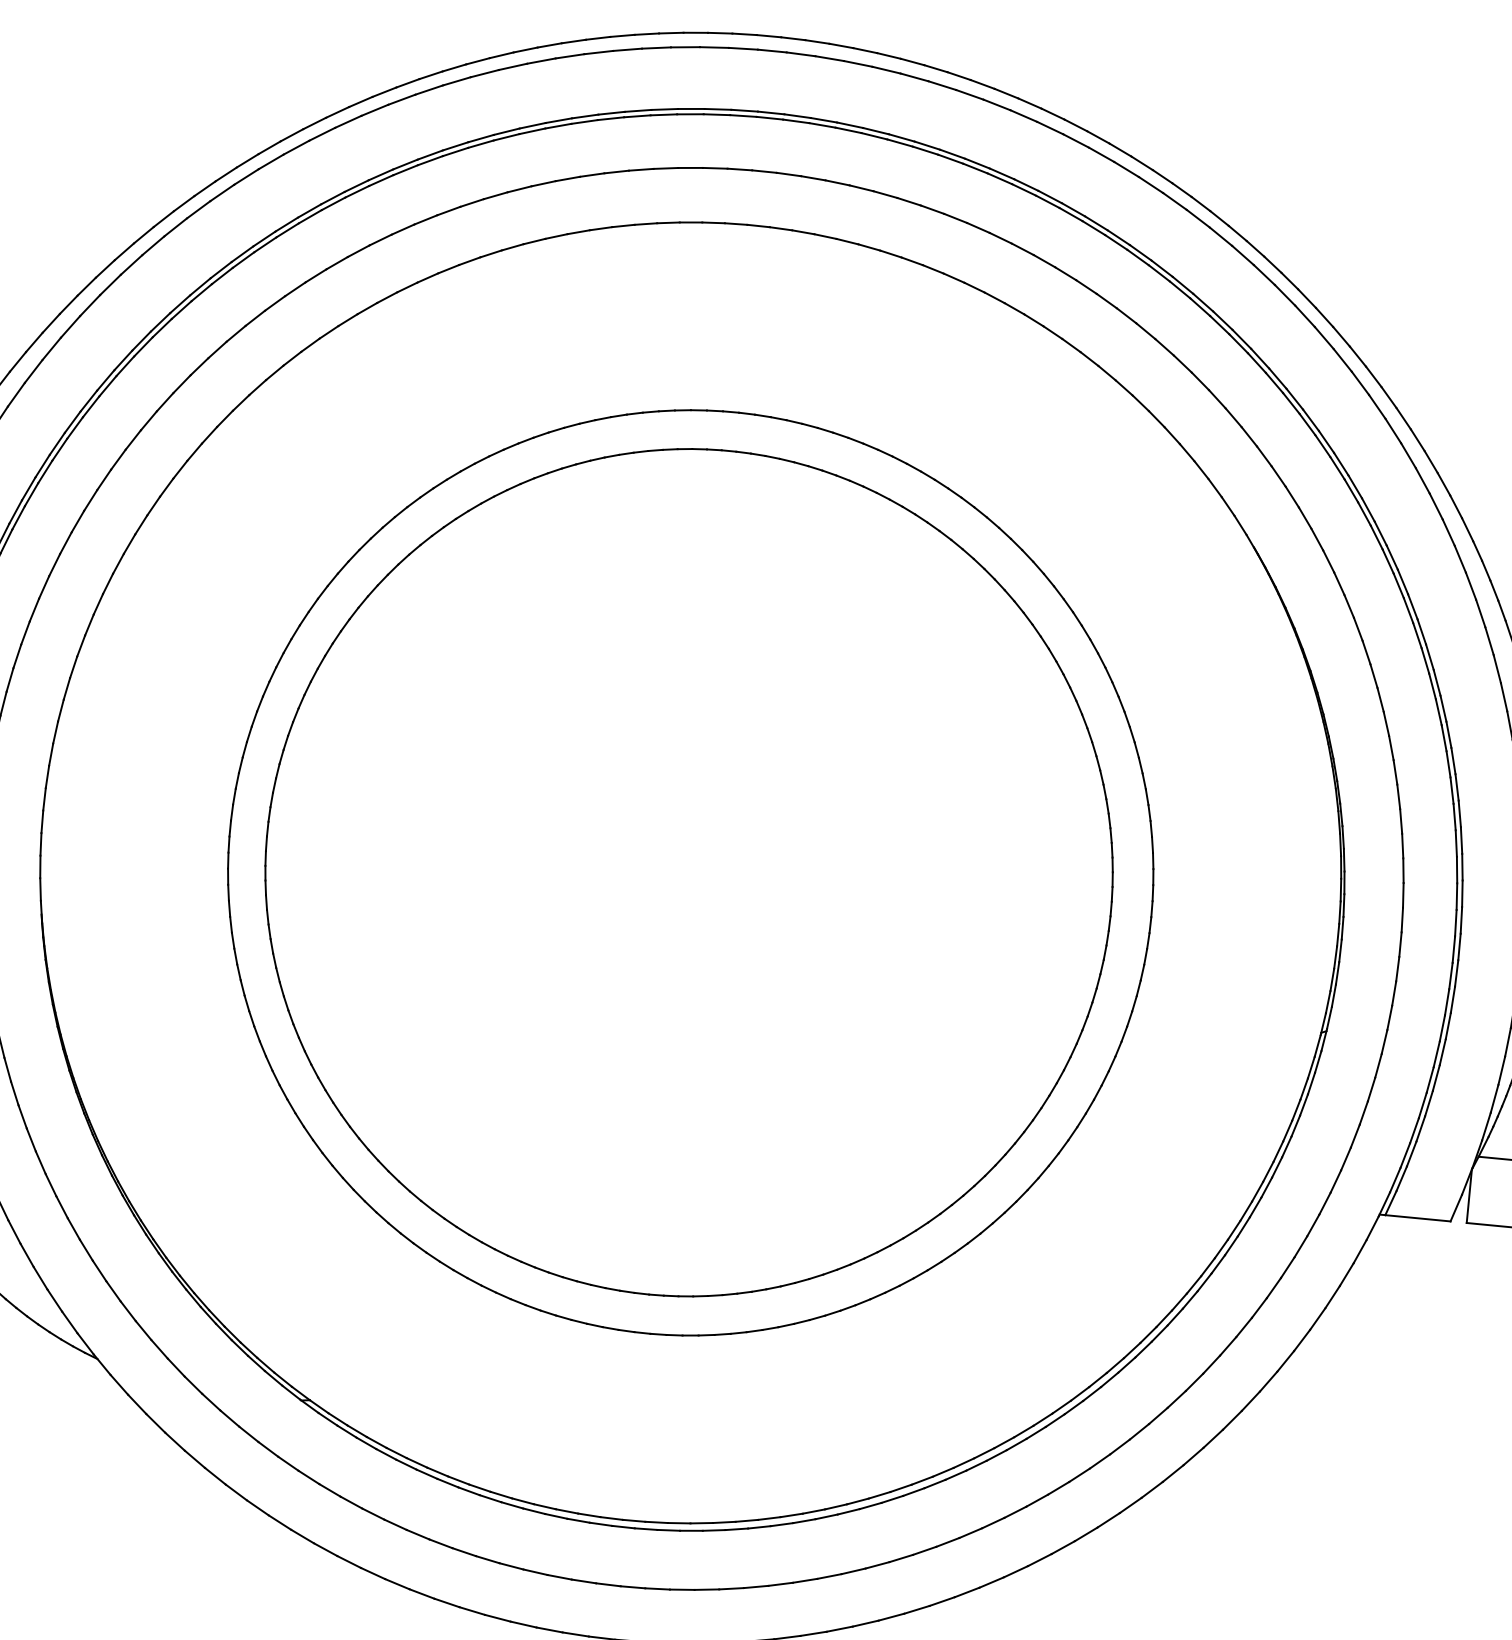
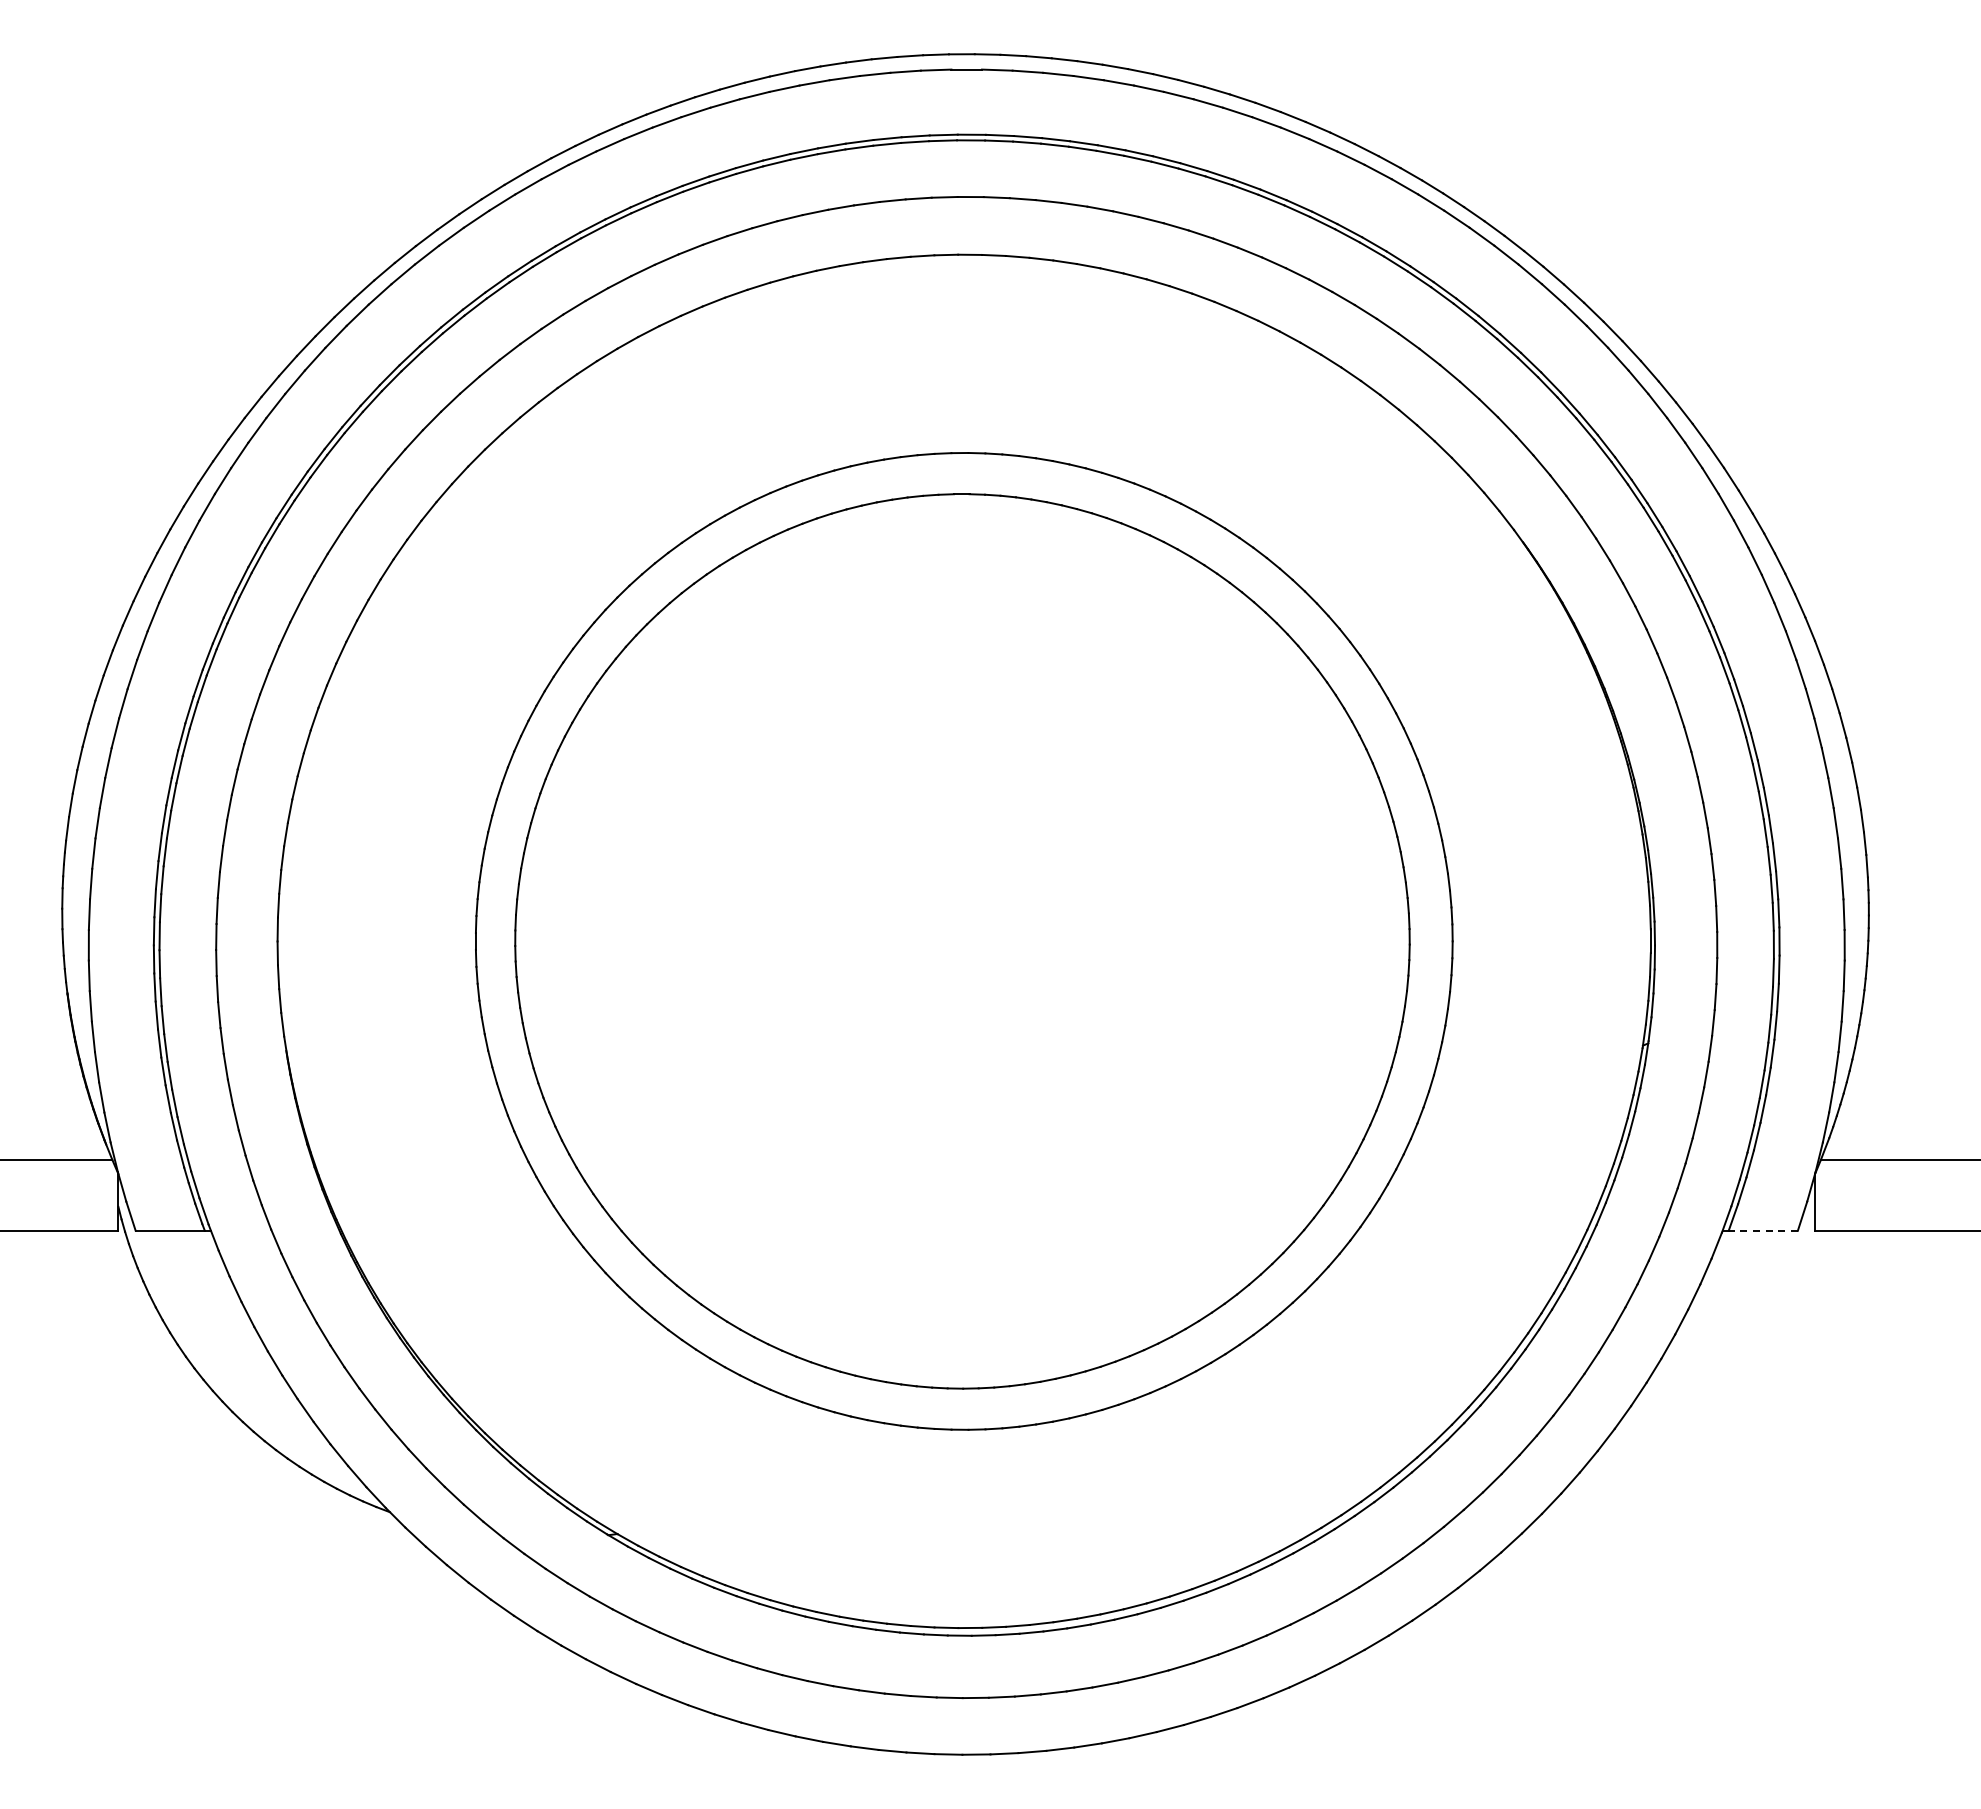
line: (1418, 1218) -> (1763, 1230), solid -> dashed

